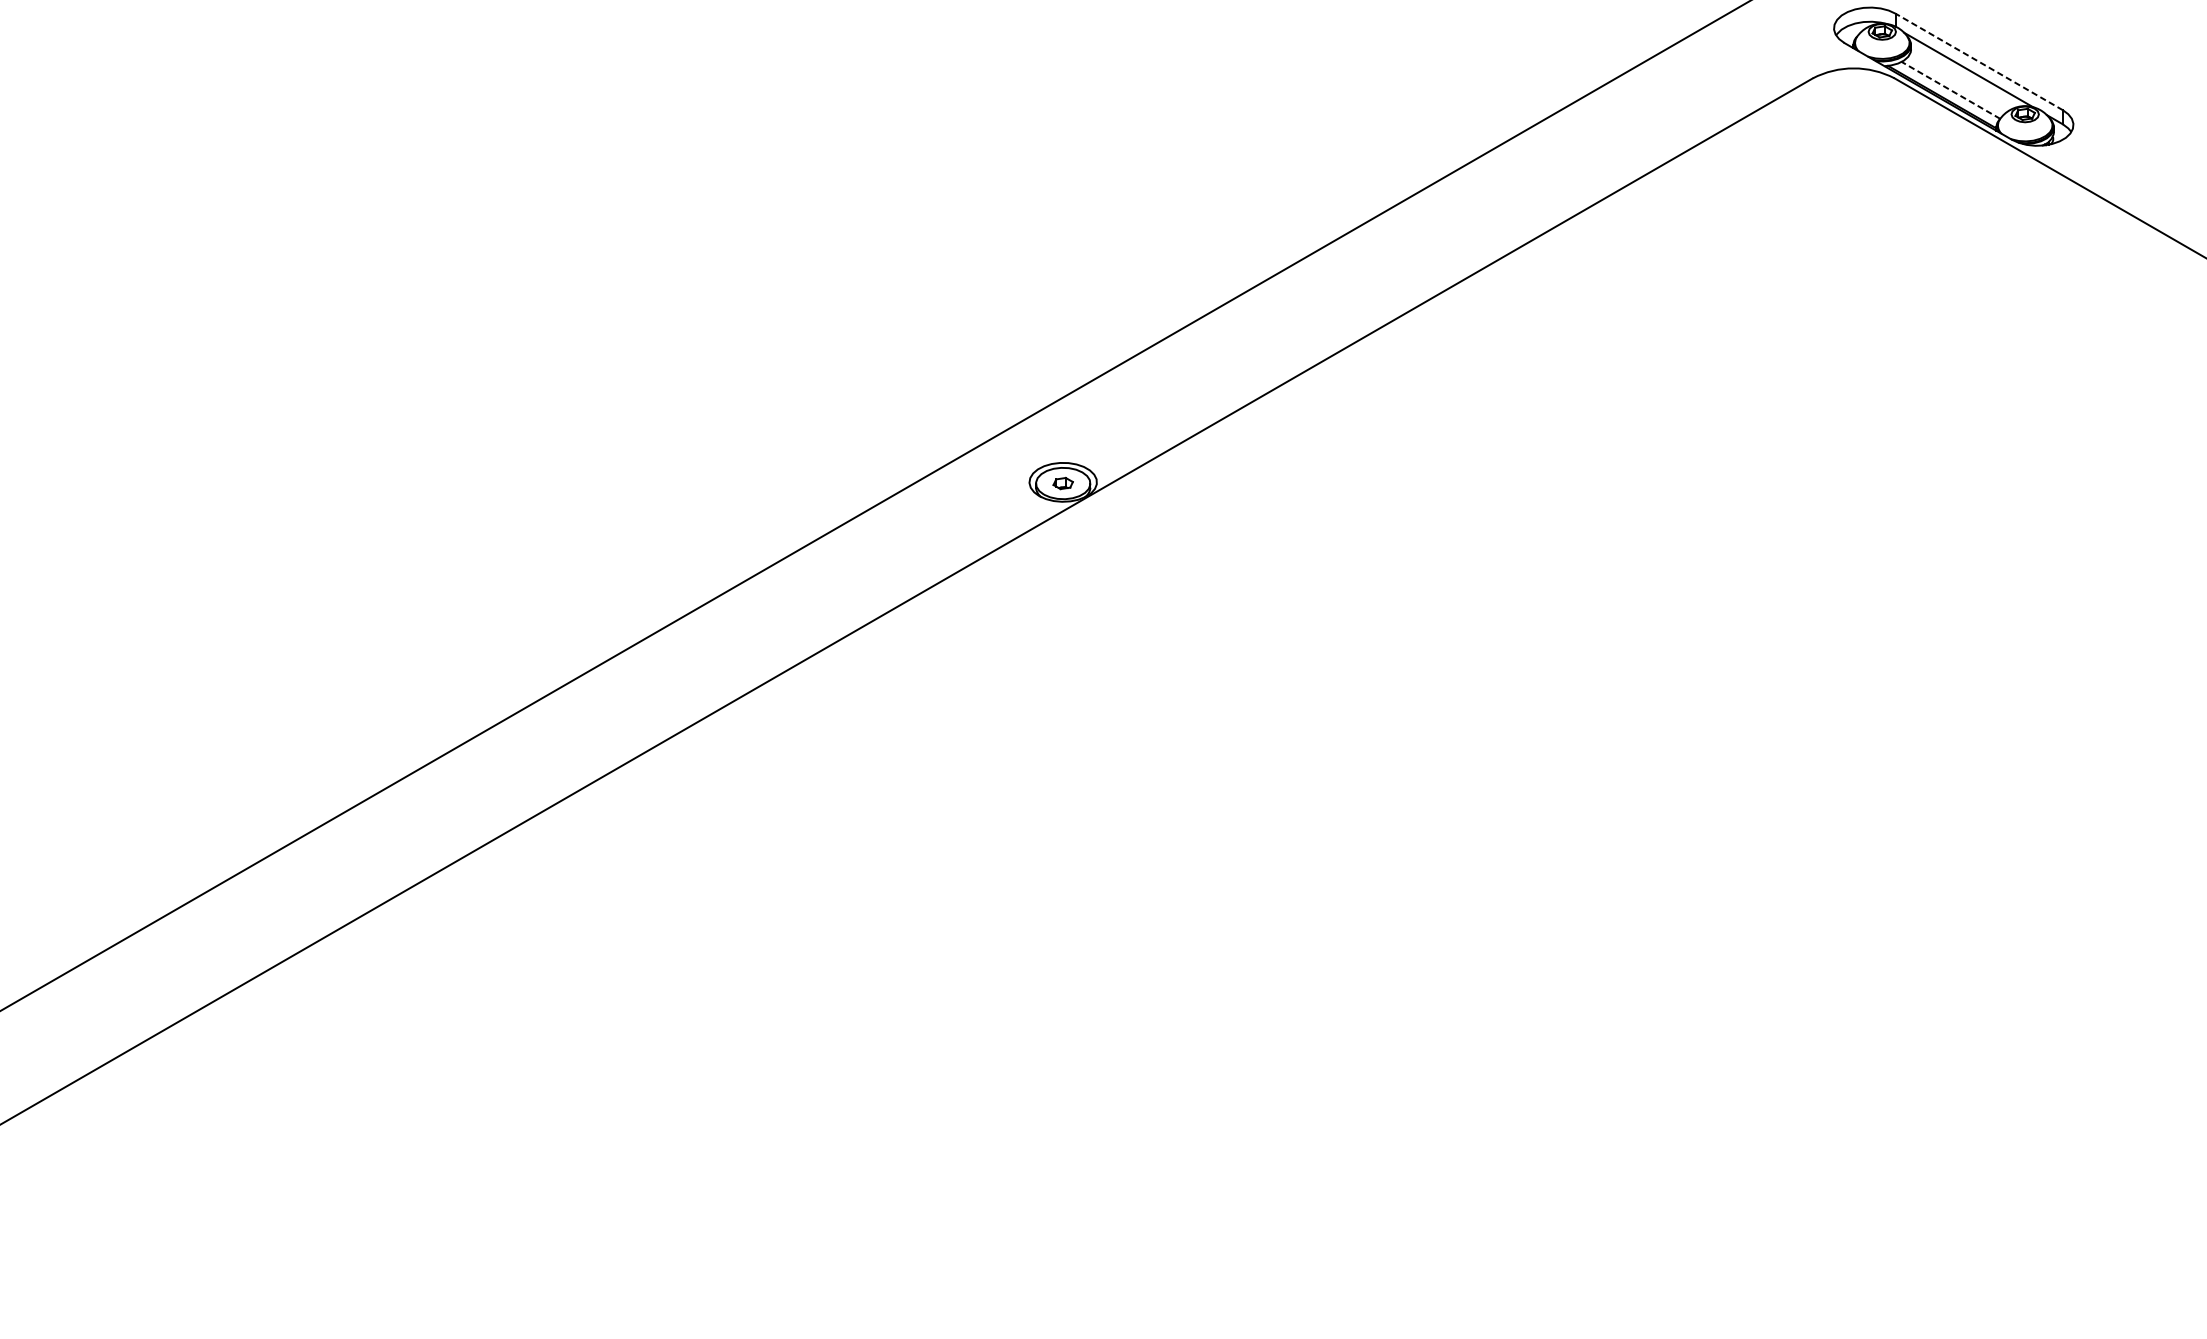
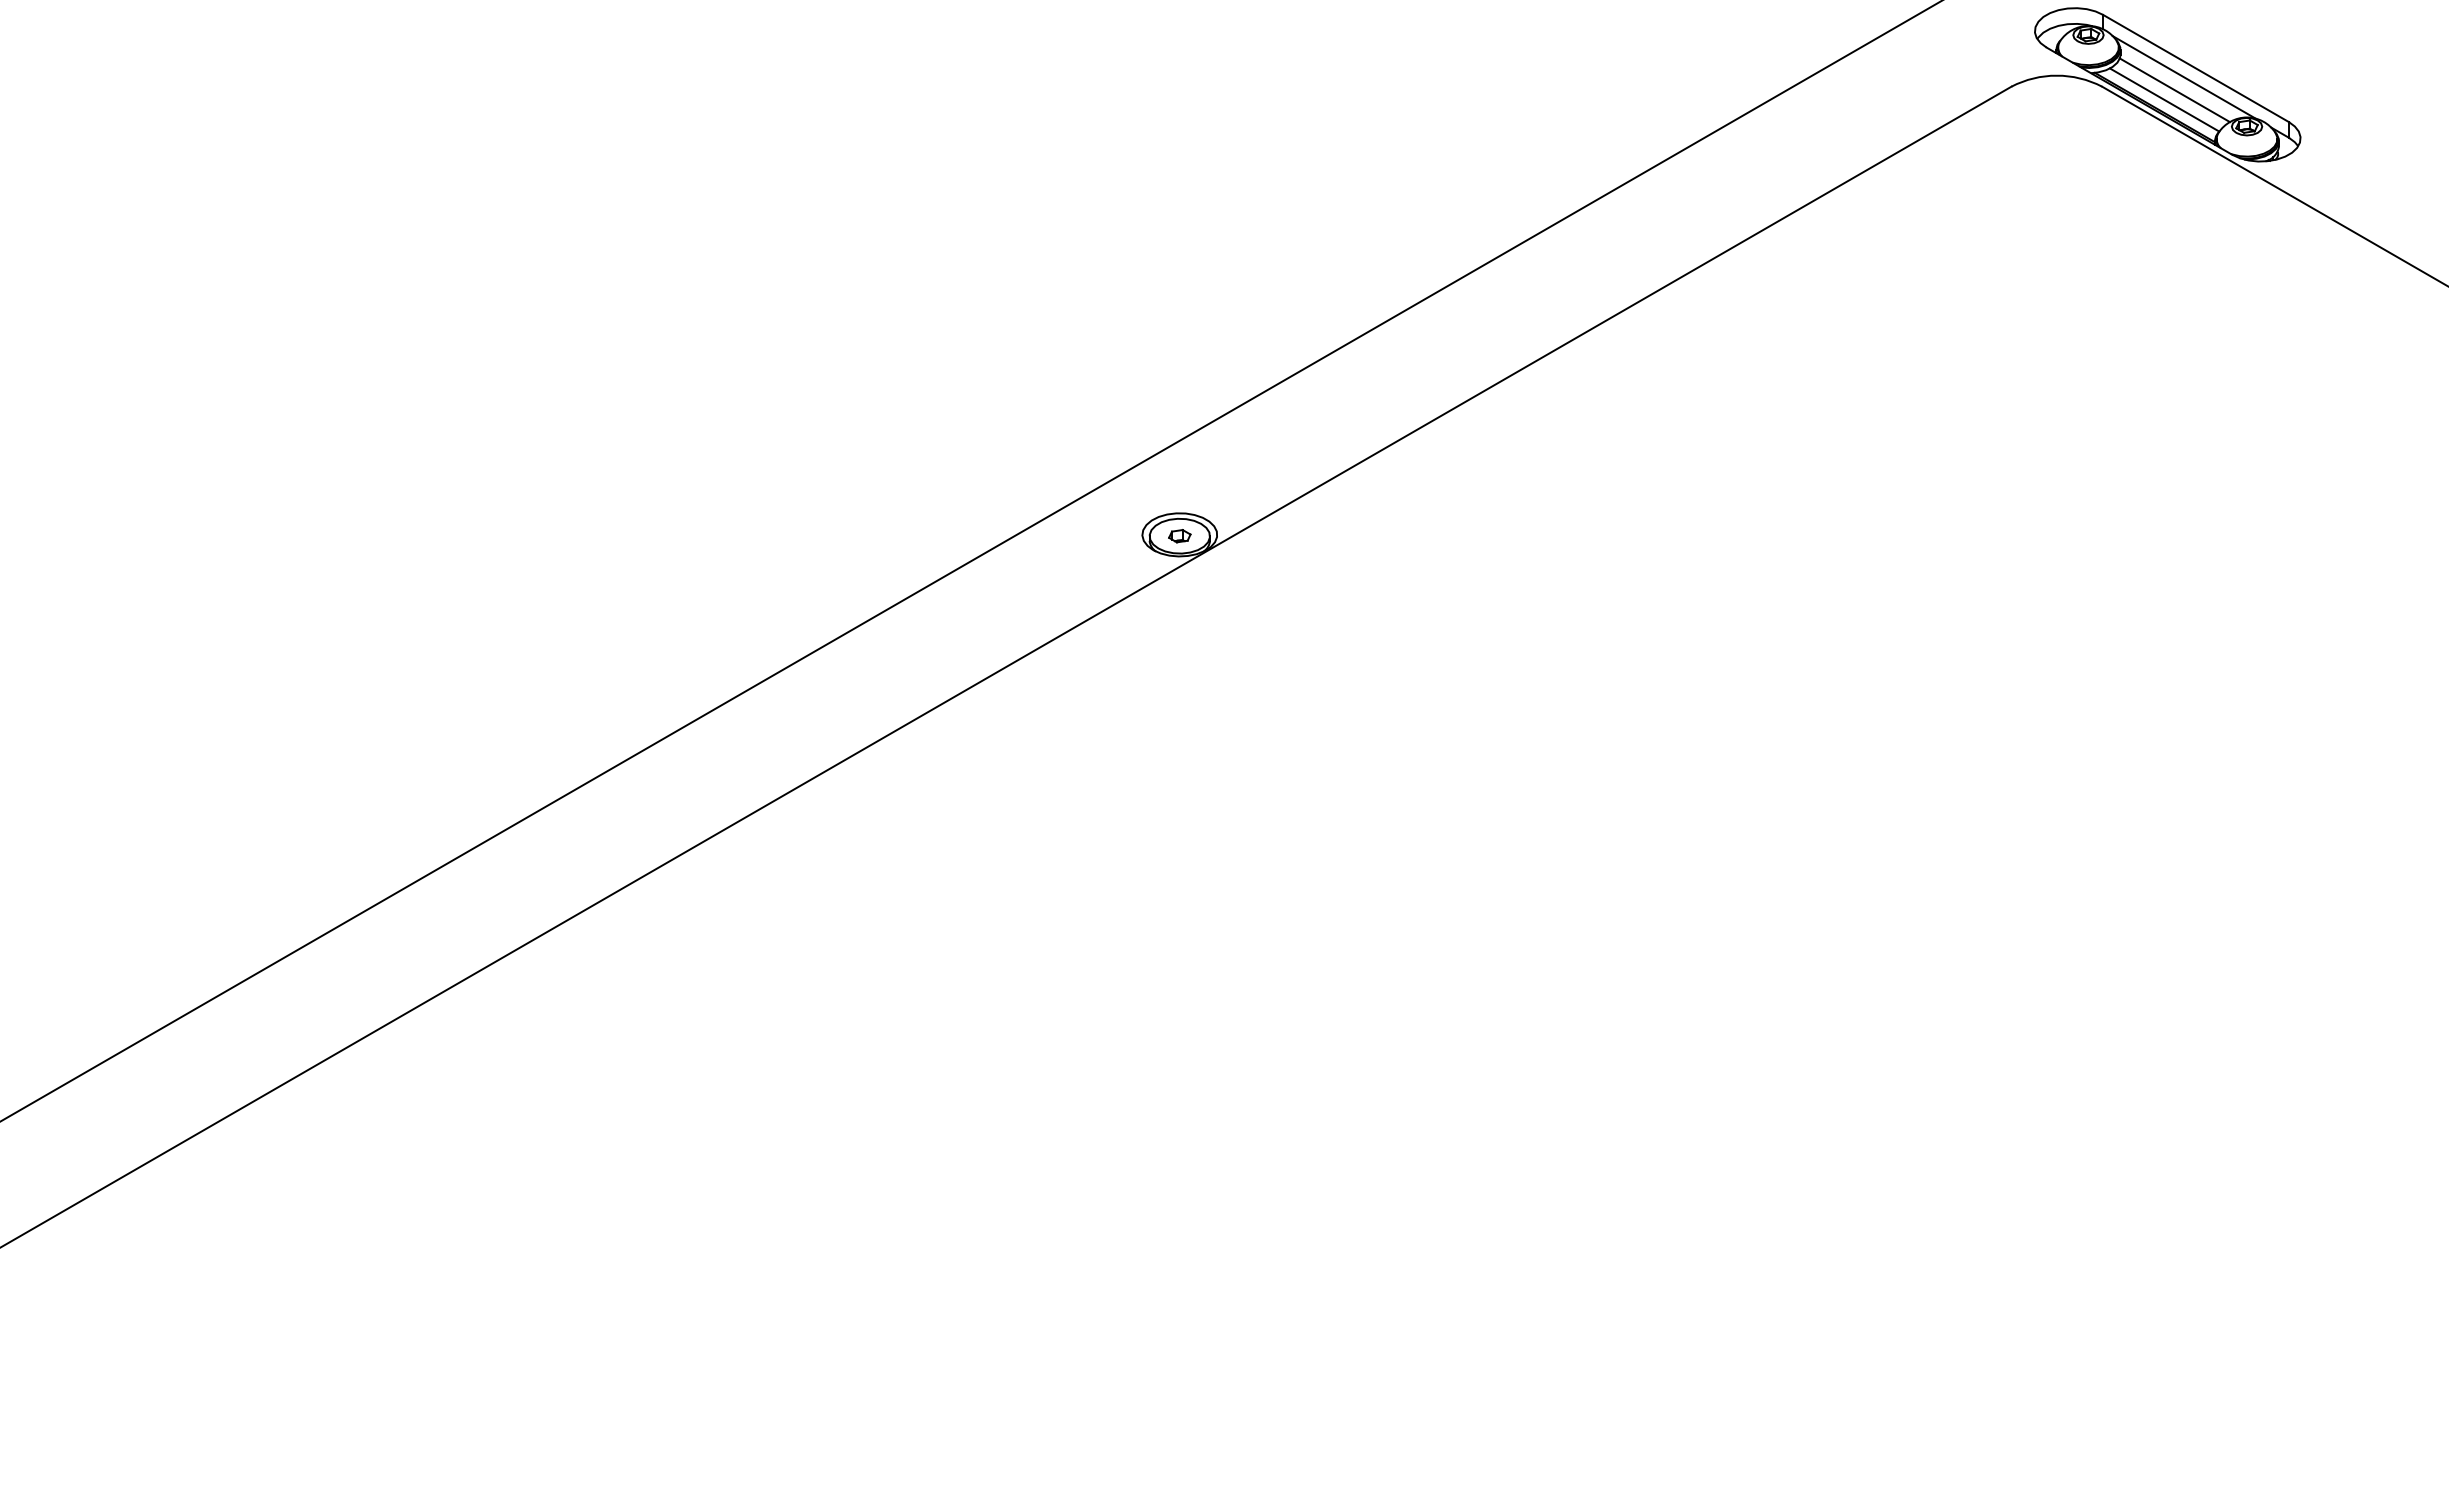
line: (1978, 61) -> (2195, 68), dashed -> solid
line: (1959, 81) -> (2174, 90), added
line: (1950, 89) -> (2164, 99), dashed -> solid

